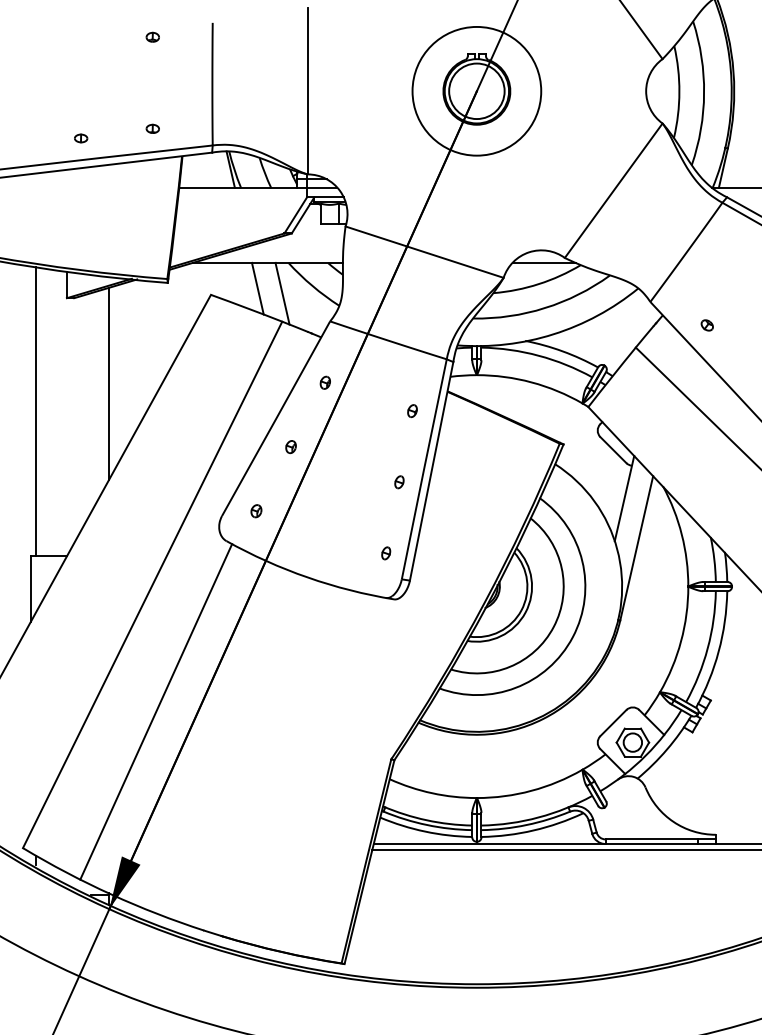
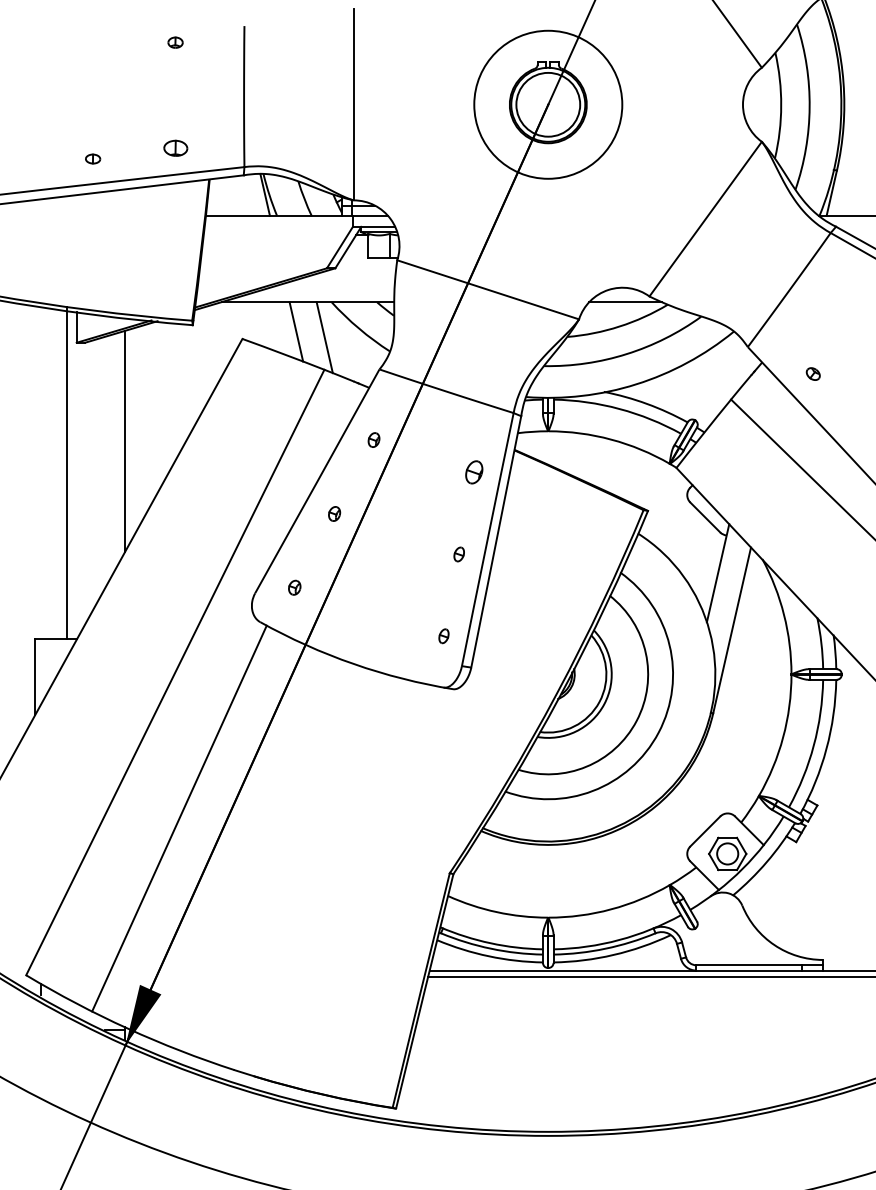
part: (152, 128) -> (175, 147), size x1.6
line: (35, 410) -> (67, 471), moved
part: (412, 411) -> (474, 473), size x1.6

